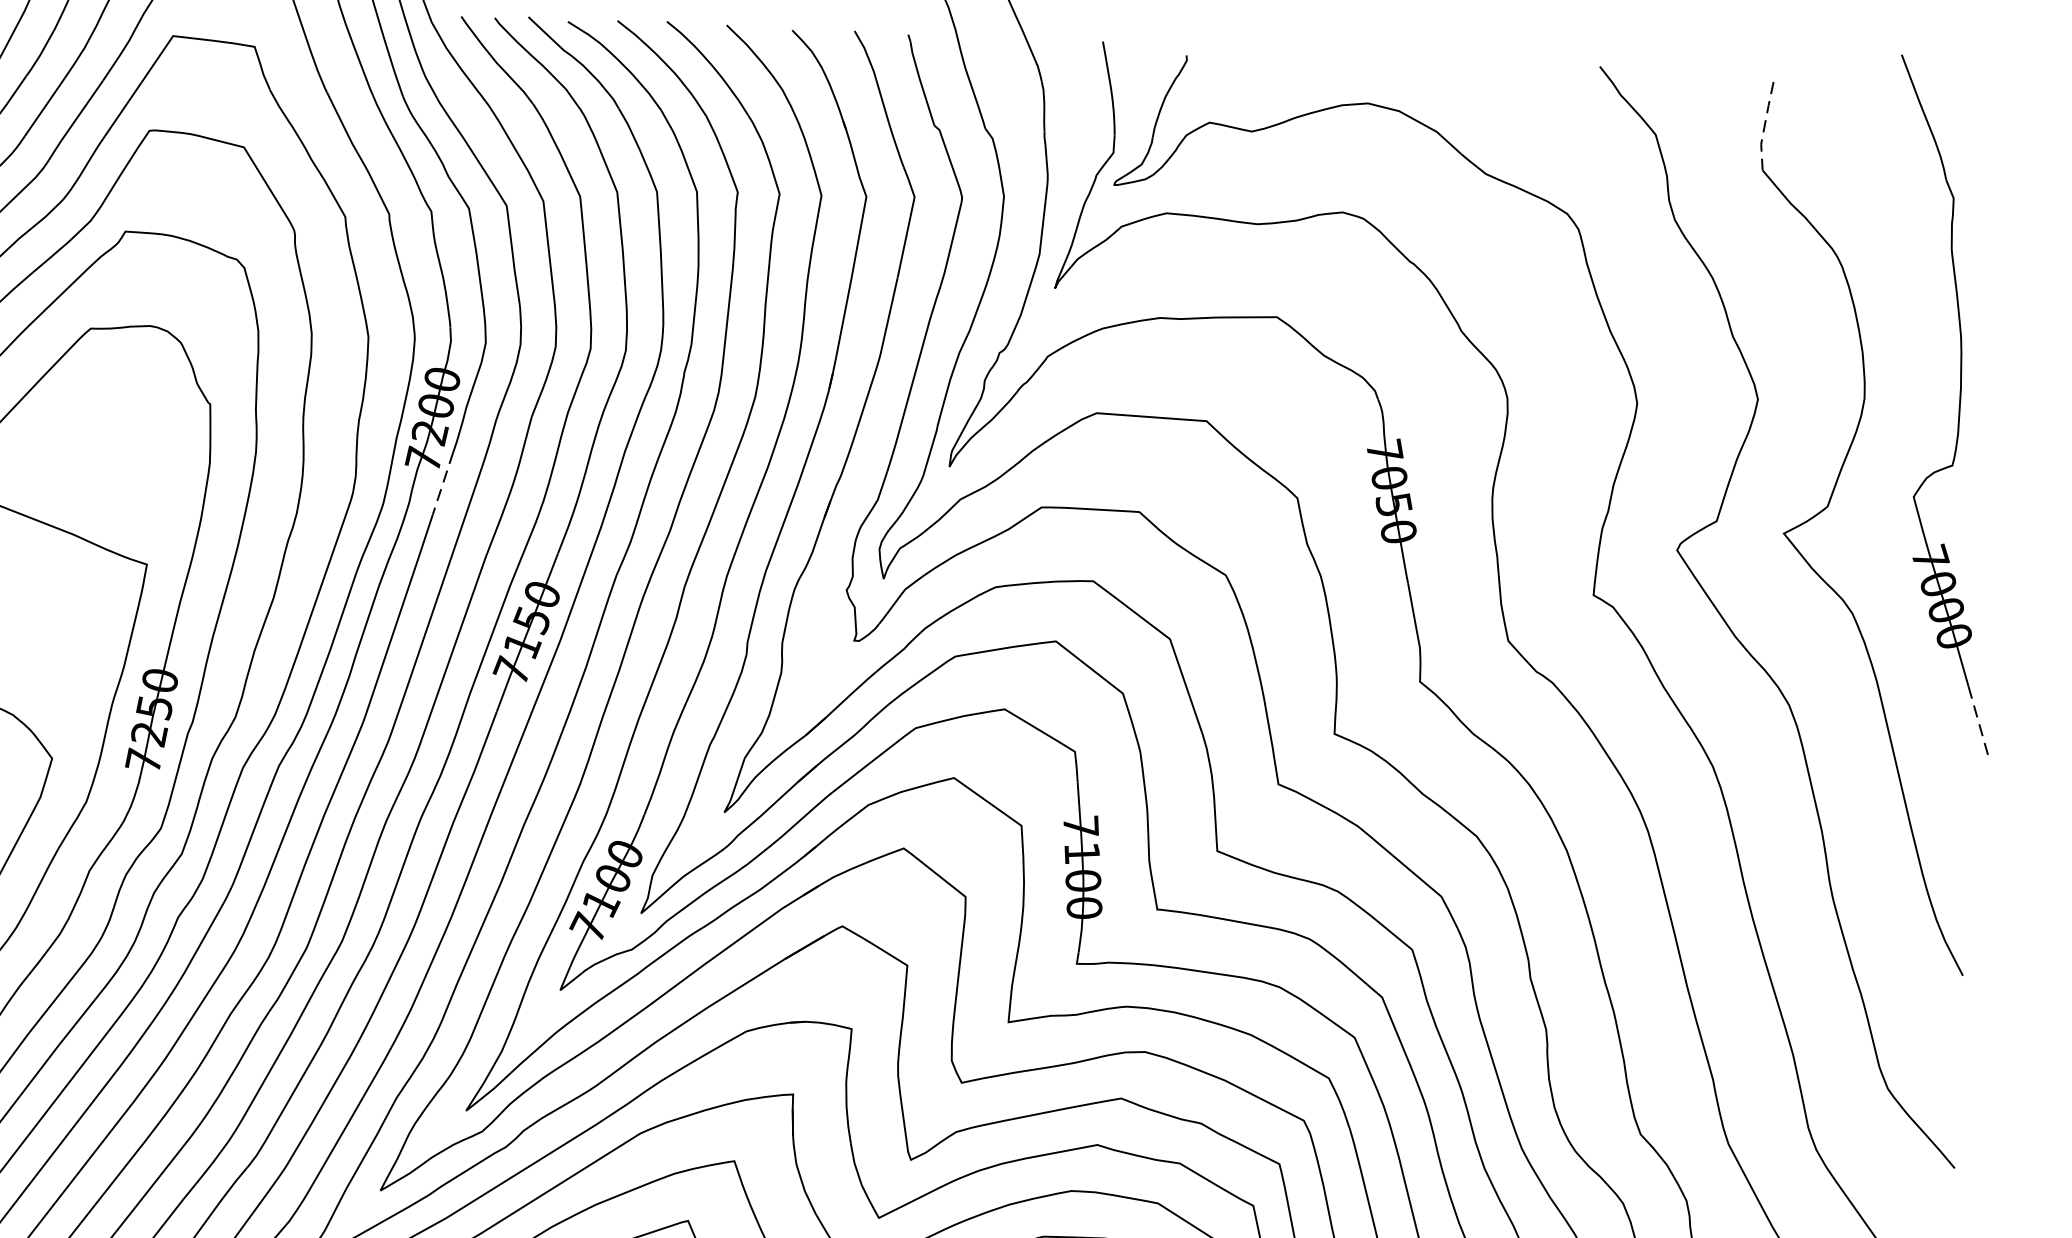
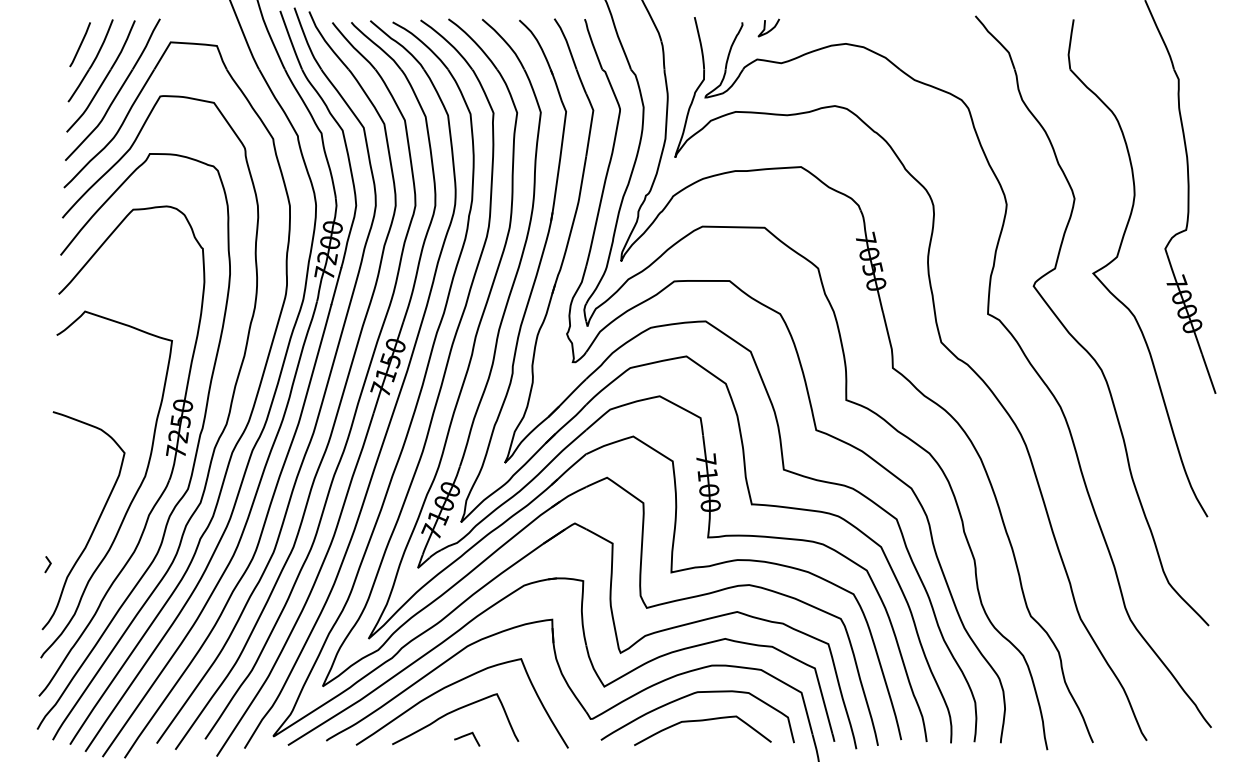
curve: (1235, 70) -> (770, 29), added
line: (1765, 126) -> (1070, 44), dashed -> solid
line: (443, 484) -> (336, 286), dashed -> solid
line: (1979, 723) -> (1209, 374), dashed -> solid

